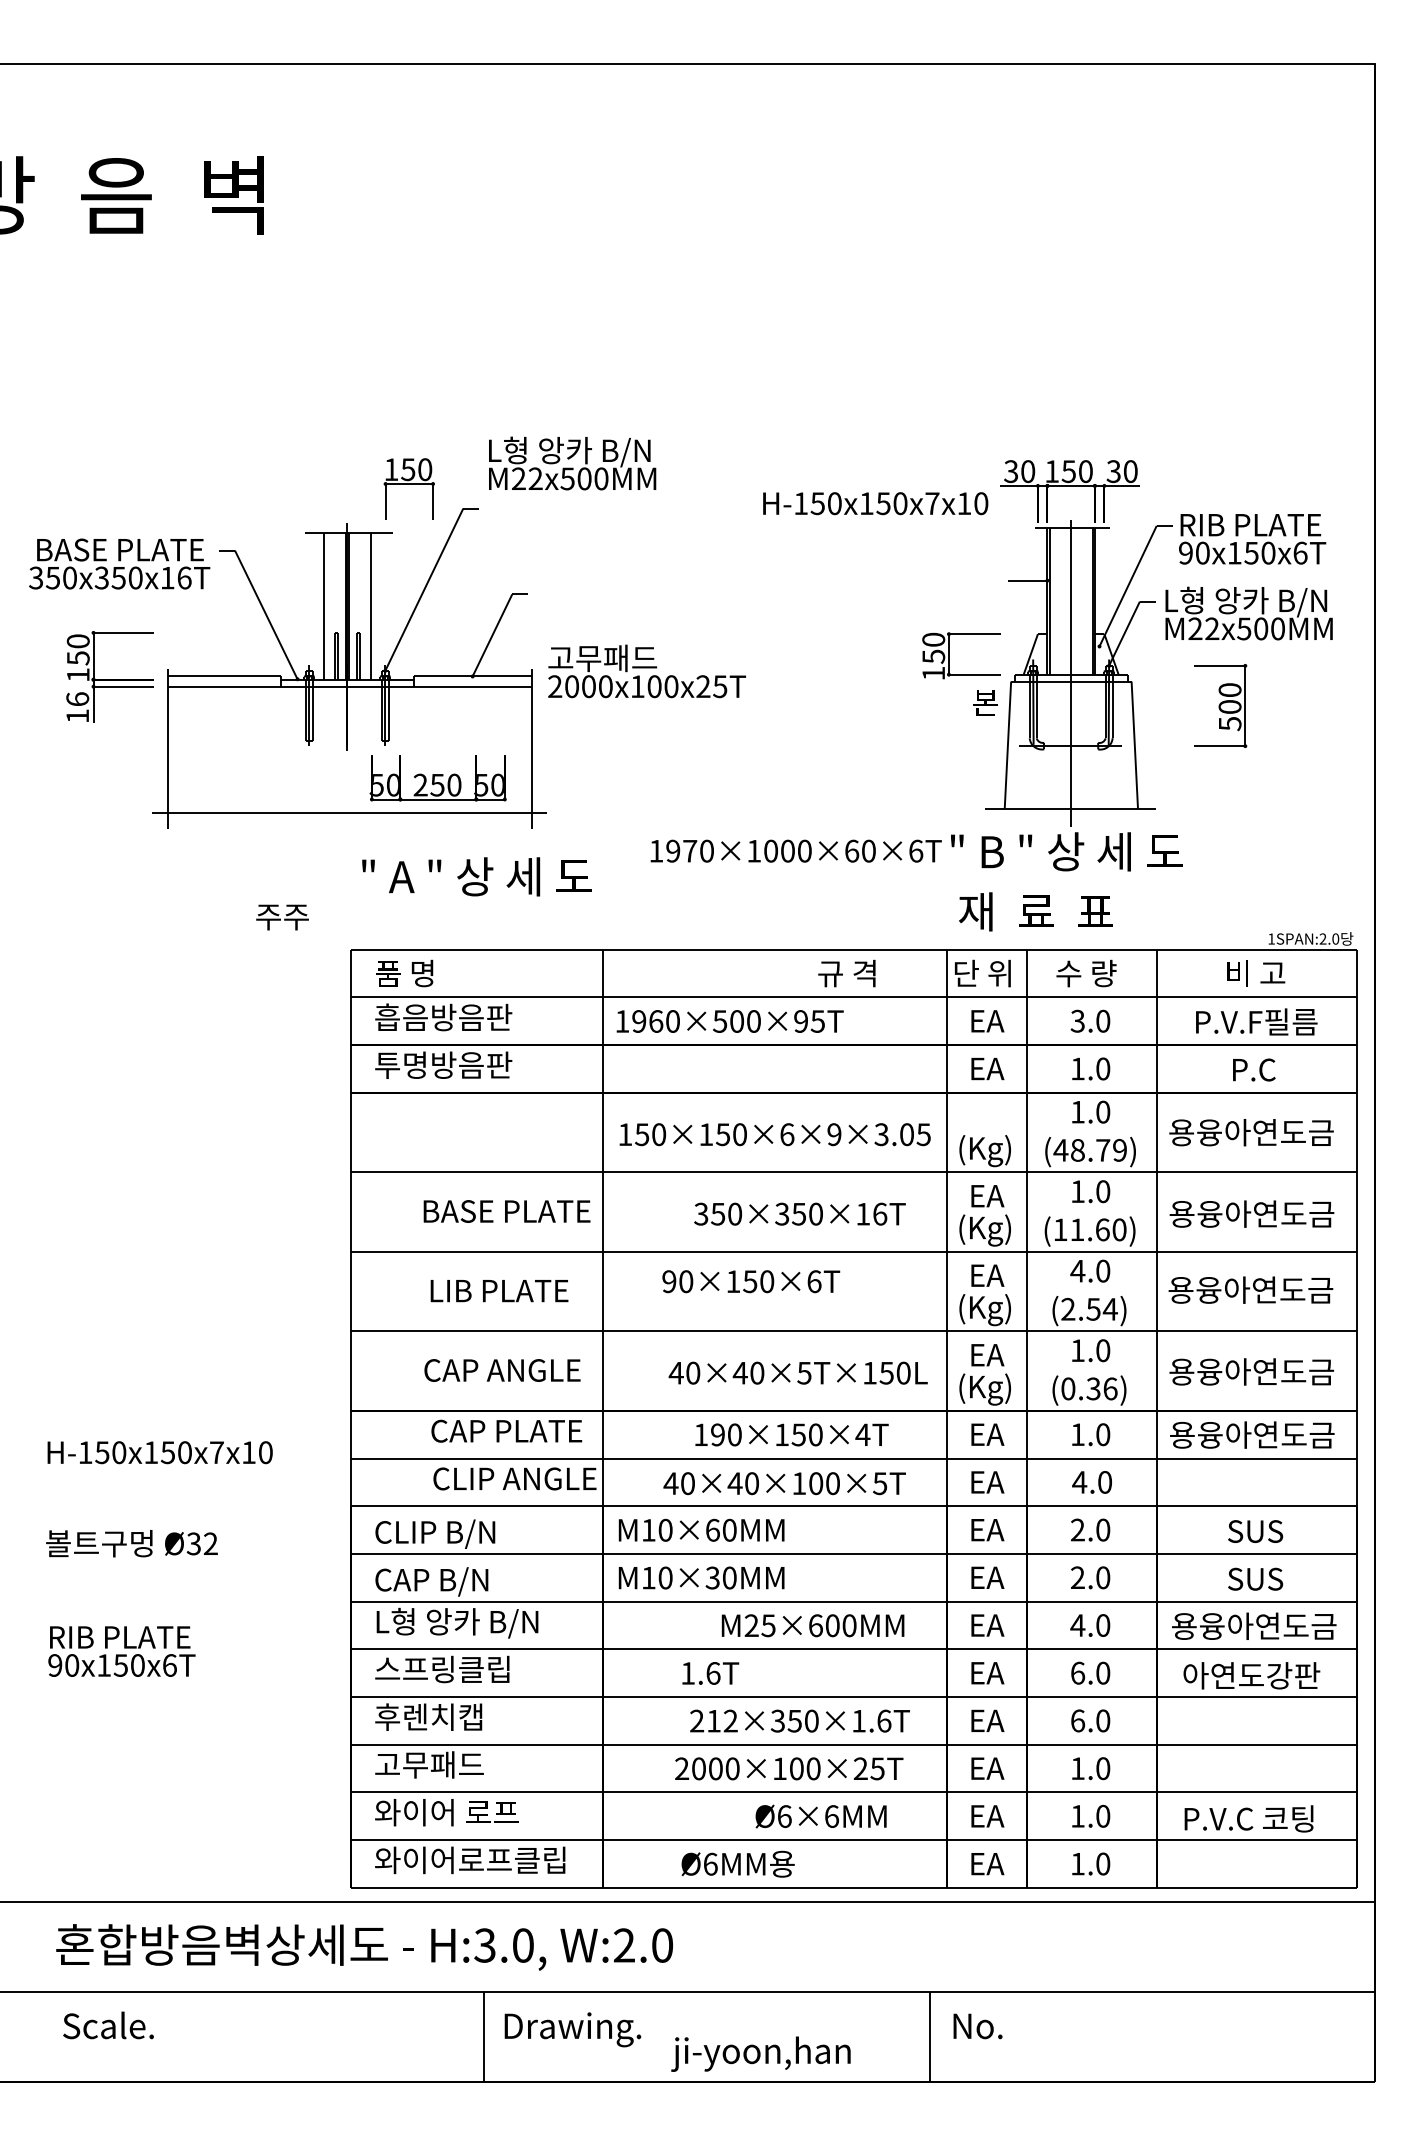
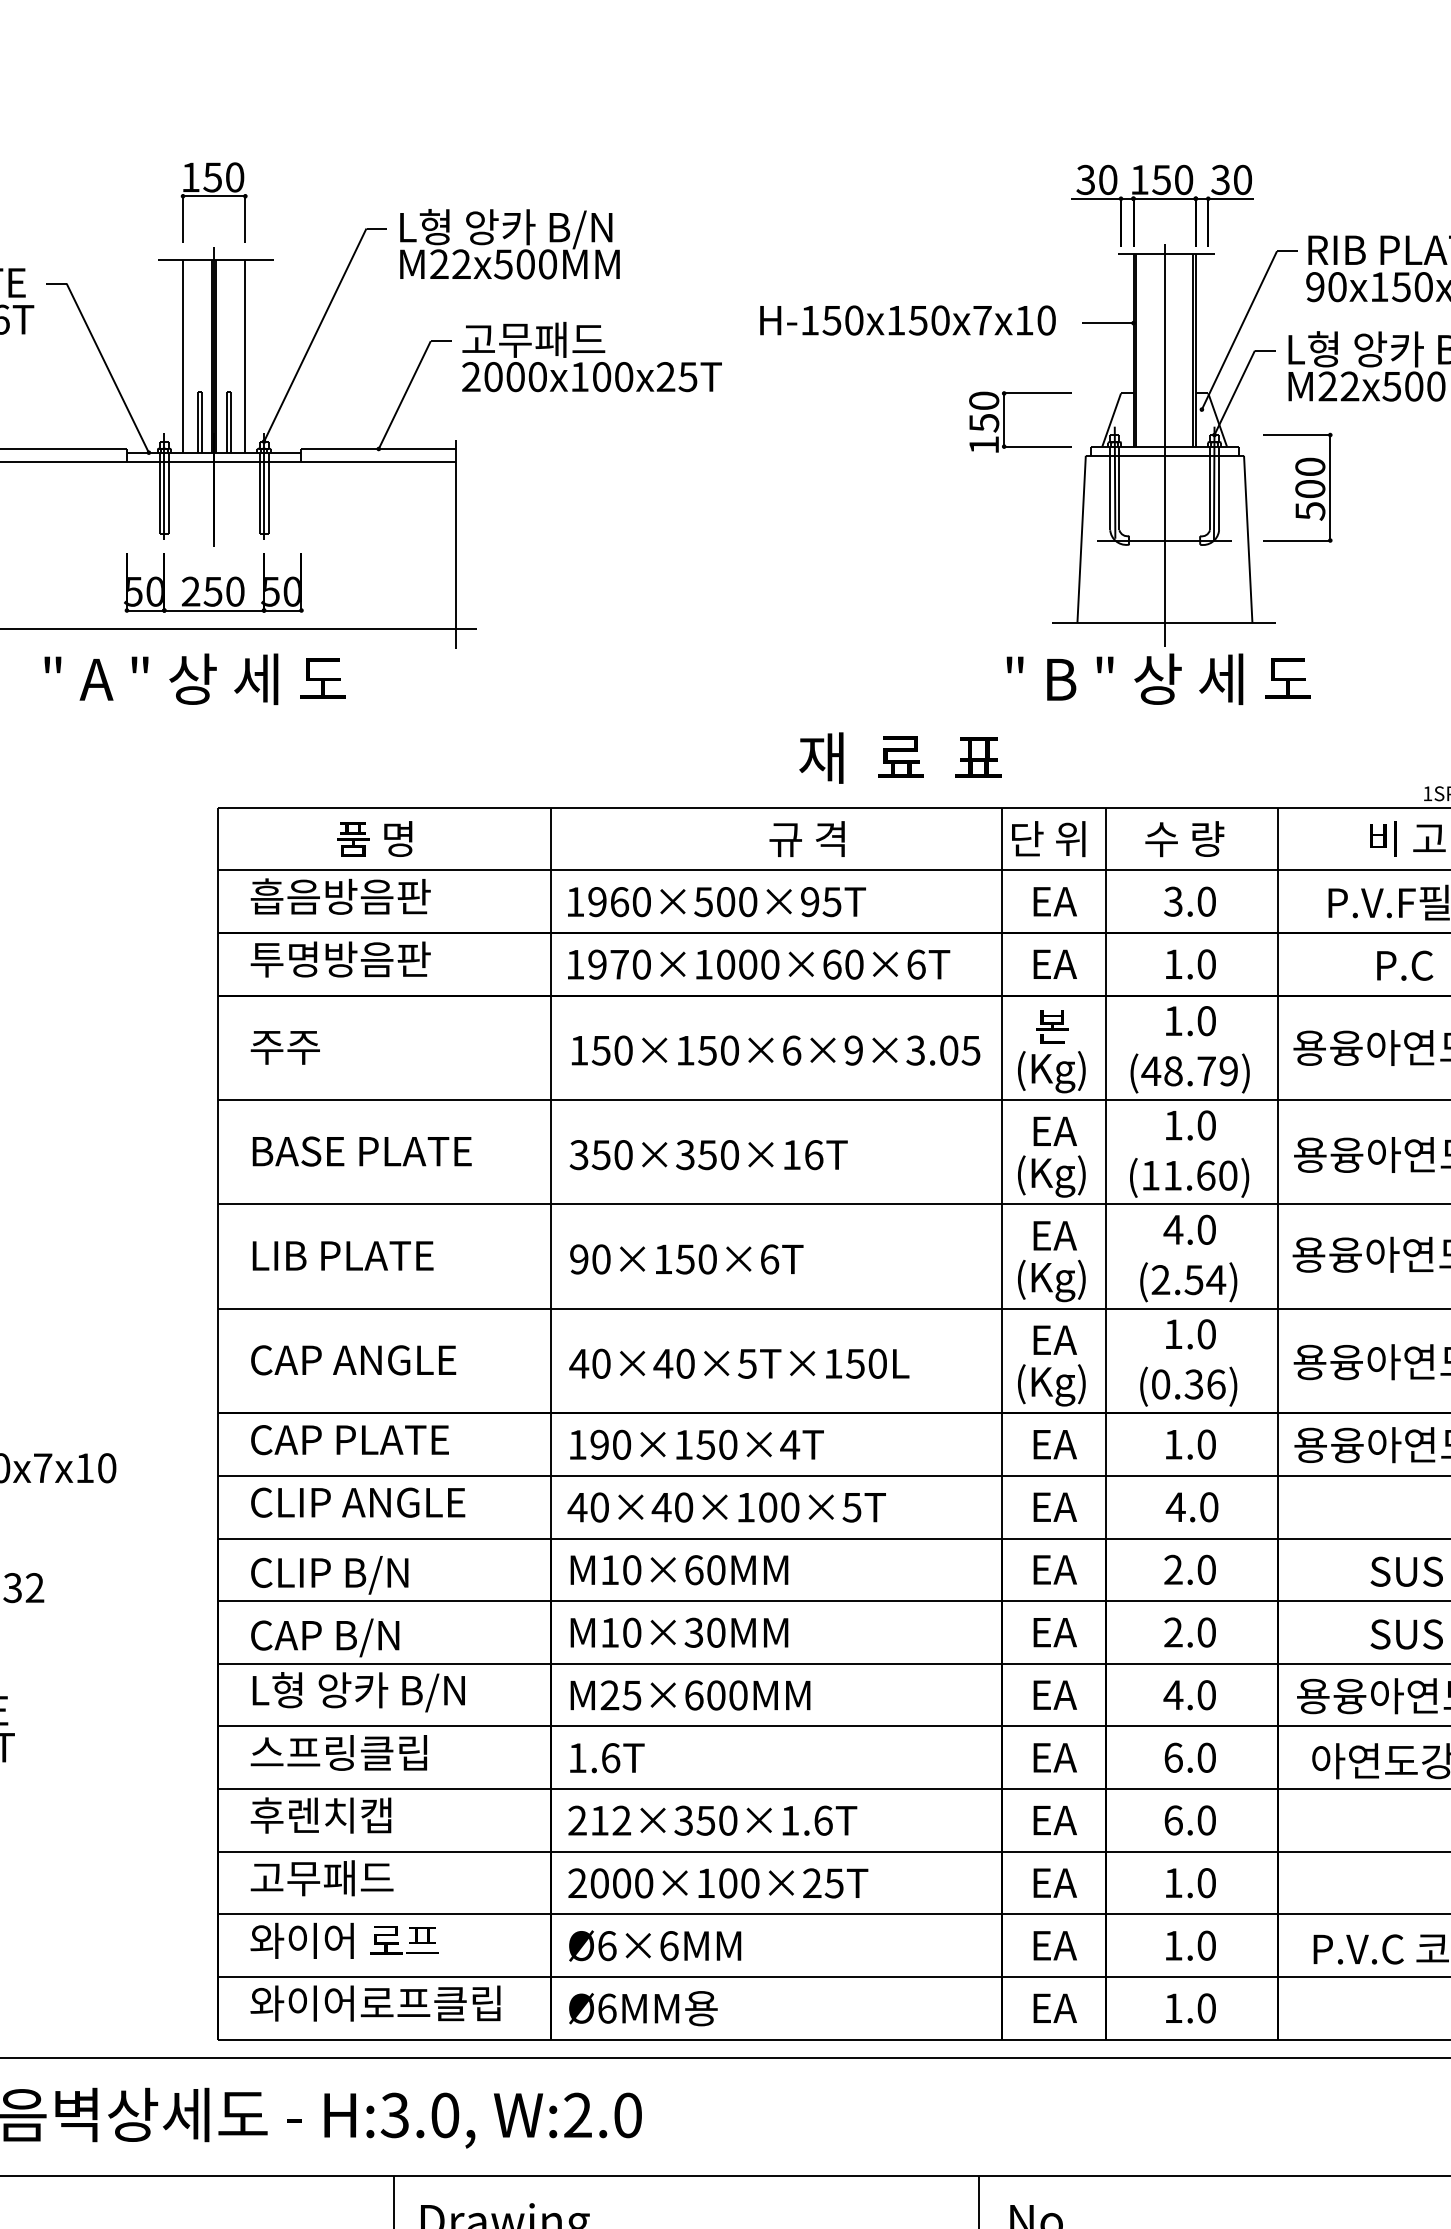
text: (572, 463) -> (509, 244), moved
part: (408, 488) -> (213, 202), moved
text: (875, 503) -> (907, 320), moved
text: (646, 671) -> (591, 357), moved
text: (985, 702) -> (1052, 1026), moved
part: (1220, 705) -> (1297, 487), moved
part: (437, 778) -> (213, 582), moved
text: (795, 850) -> (758, 963), moved
text: (476, 876) -> (194, 678), moved
text: (1035, 911) -> (899, 757), moved
text: (282, 917) -> (285, 1047), moved
text: (404, 973) -> (374, 839), moved
text: (846, 973) -> (806, 839), moved
text: (506, 1211) -> (361, 1151), moved
text: (799, 1213) -> (708, 1154), moved
text: (751, 1281) -> (687, 1259), moved
text: (499, 1291) -> (343, 1256), moved
text: (502, 1370) -> (353, 1360), moved
text: (797, 1372) -> (738, 1362), moved
text: (506, 1430) -> (349, 1439), moved
text: (791, 1434) -> (696, 1444), moved
text: (514, 1478) -> (357, 1502), moved
text: (784, 1483) -> (726, 1507), moved
text: (812, 1625) -> (689, 1695), moved
text: (710, 1673) -> (607, 1758), moved
text: (799, 1720) -> (712, 1819), moved
text: (789, 1768) -> (718, 1882), moved
text: (820, 1816) -> (654, 1945), moved
text: (737, 1863) -> (642, 2007), moved

